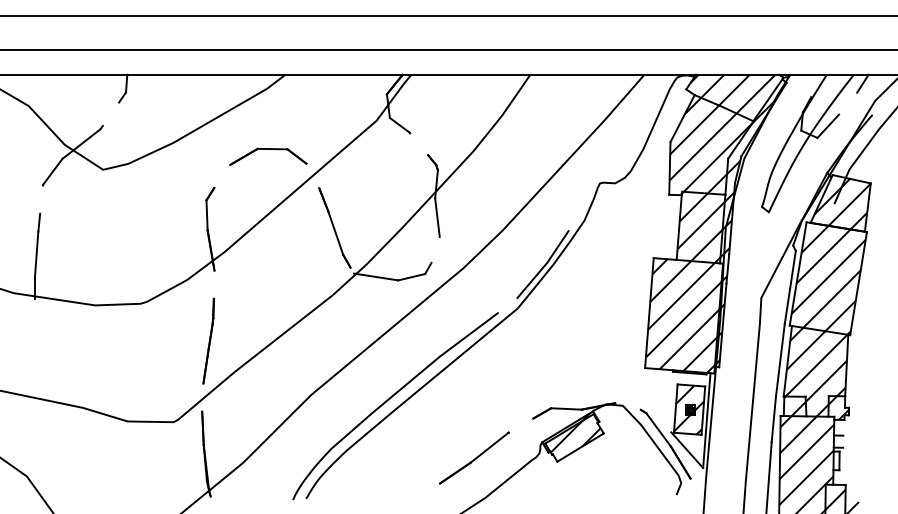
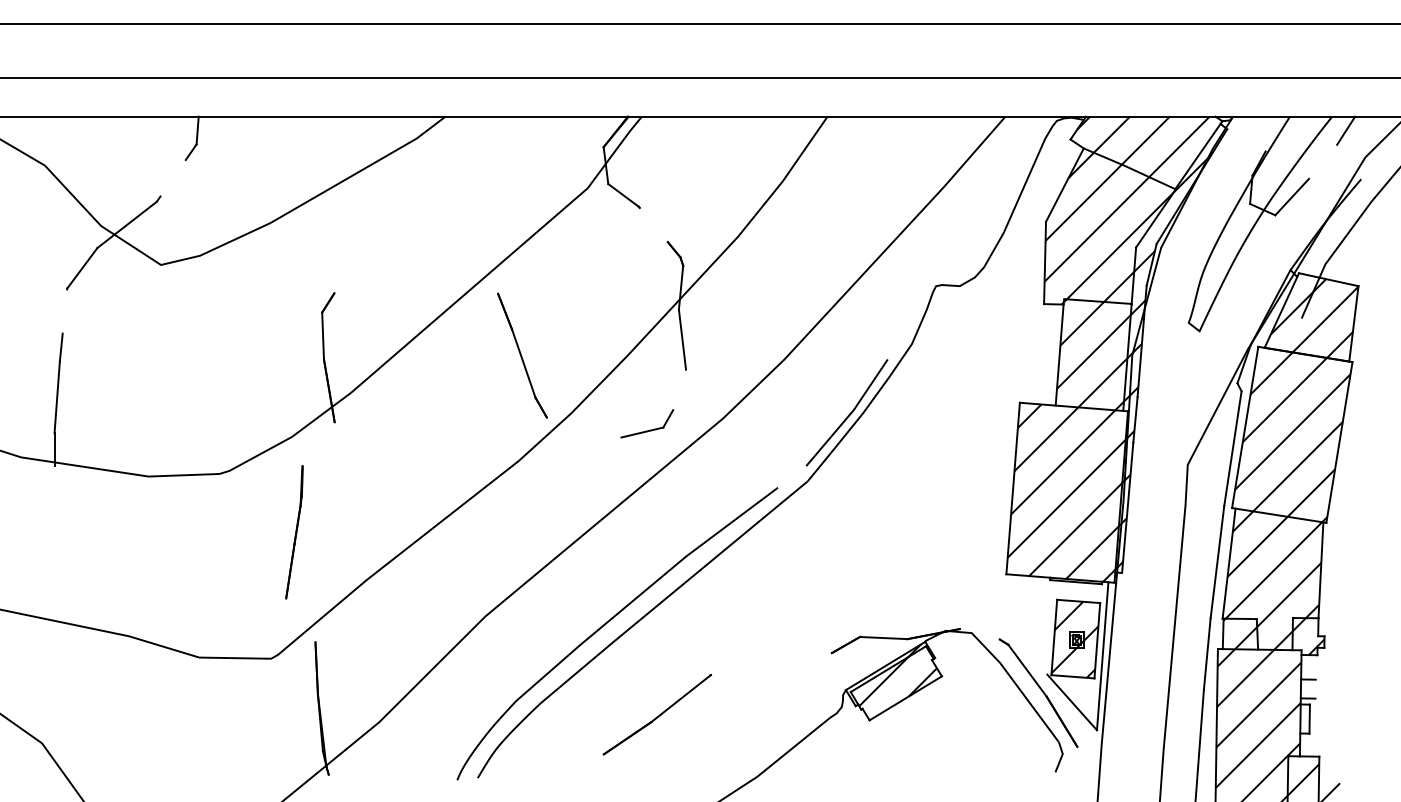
part: (268, 149) -> (418, 233), removed
line: (375, 276) -> (585, 431), removed
part: (208, 340) -> (294, 531), moved
part: (473, 457) -> (656, 713), moved

